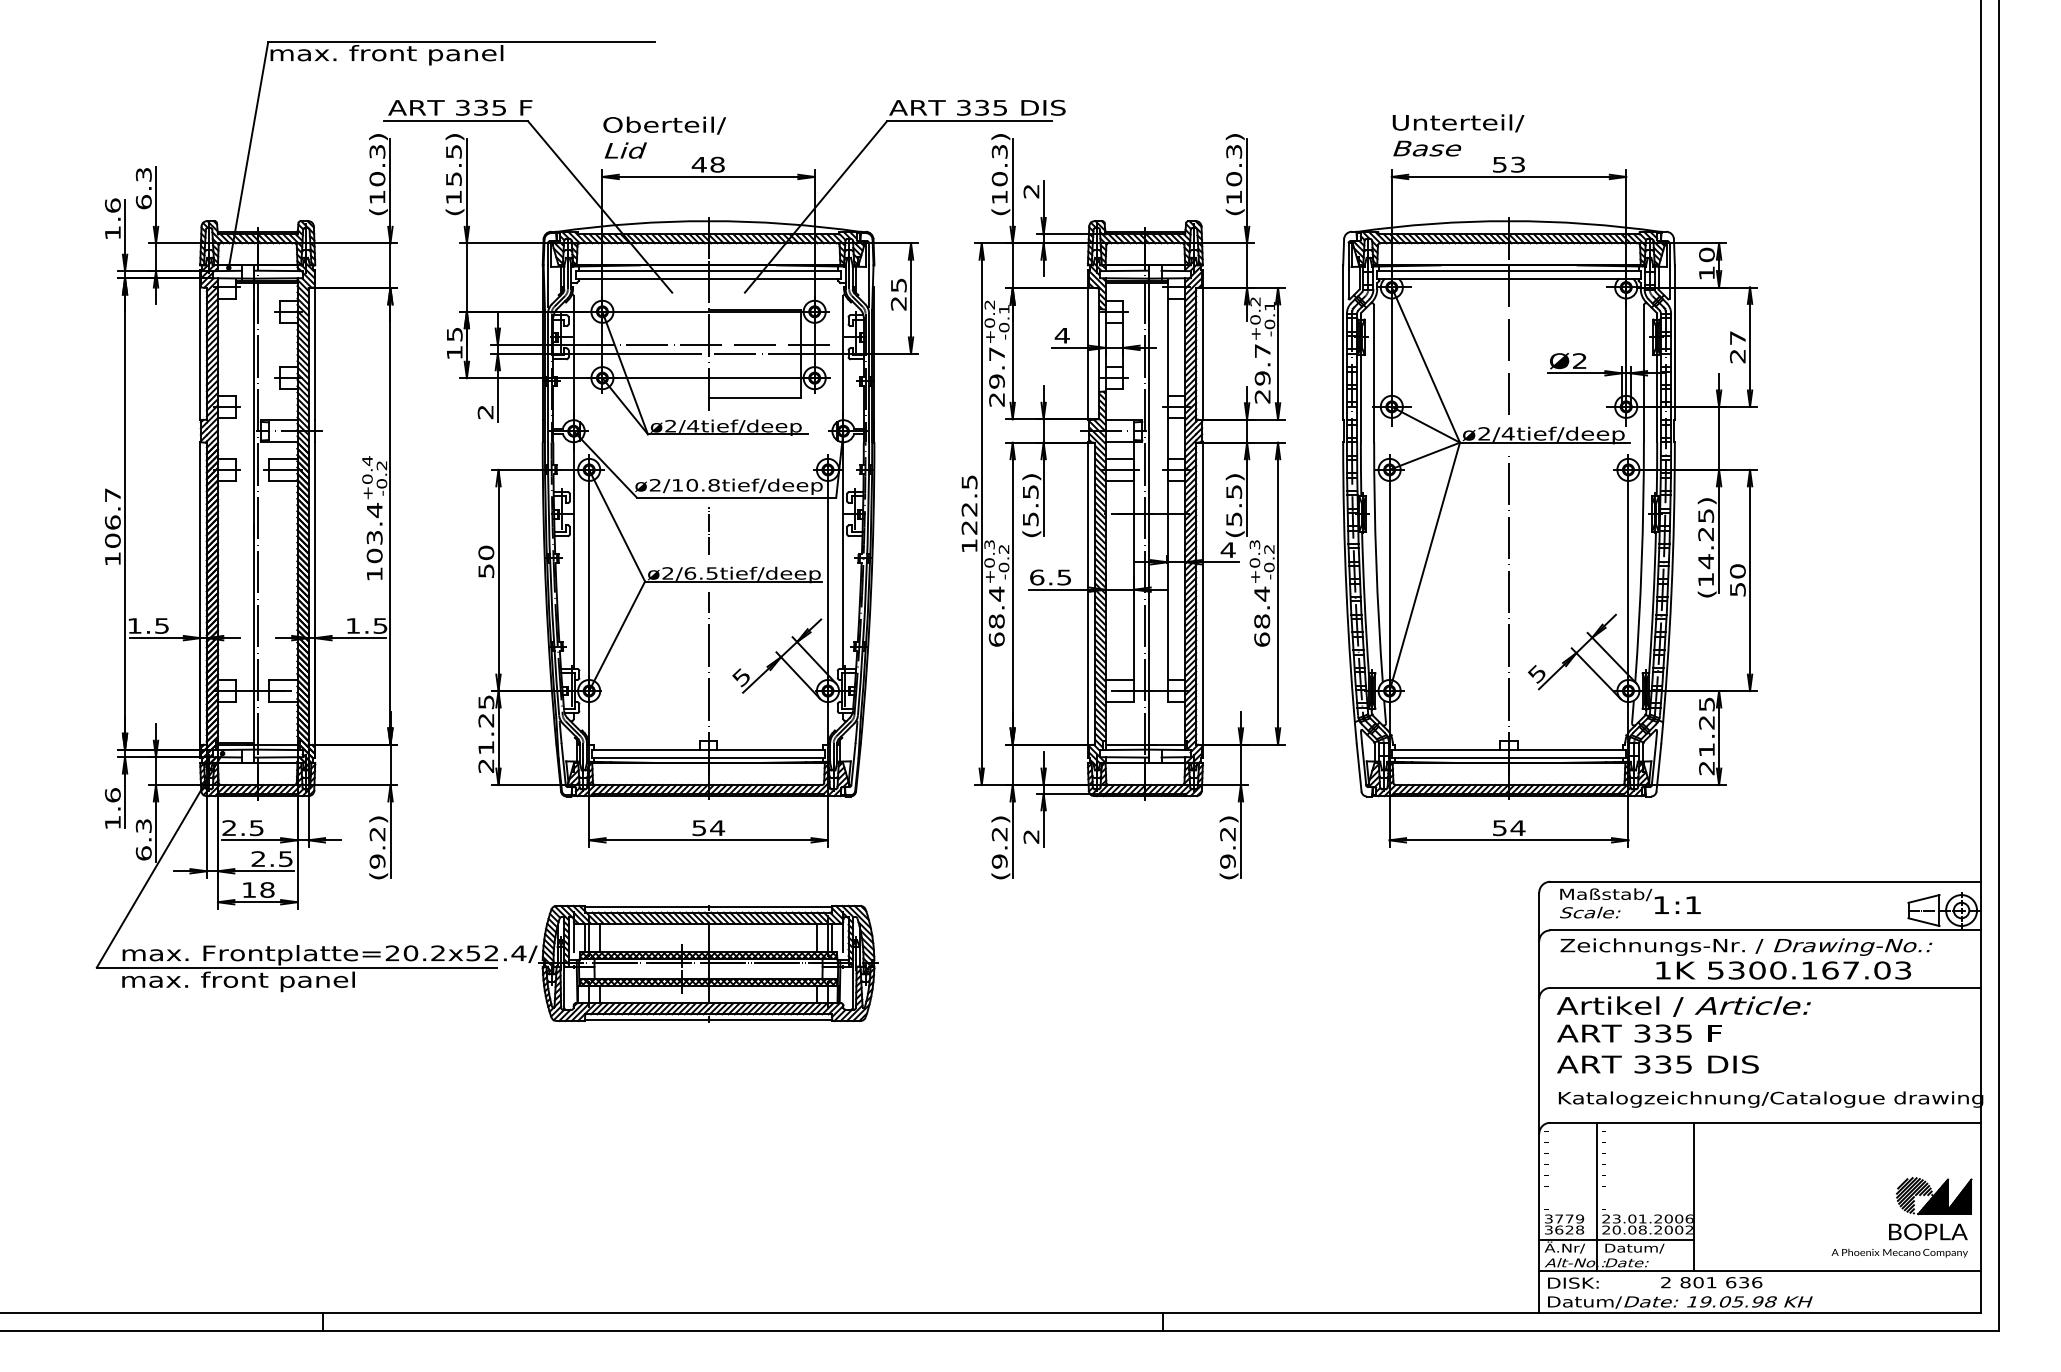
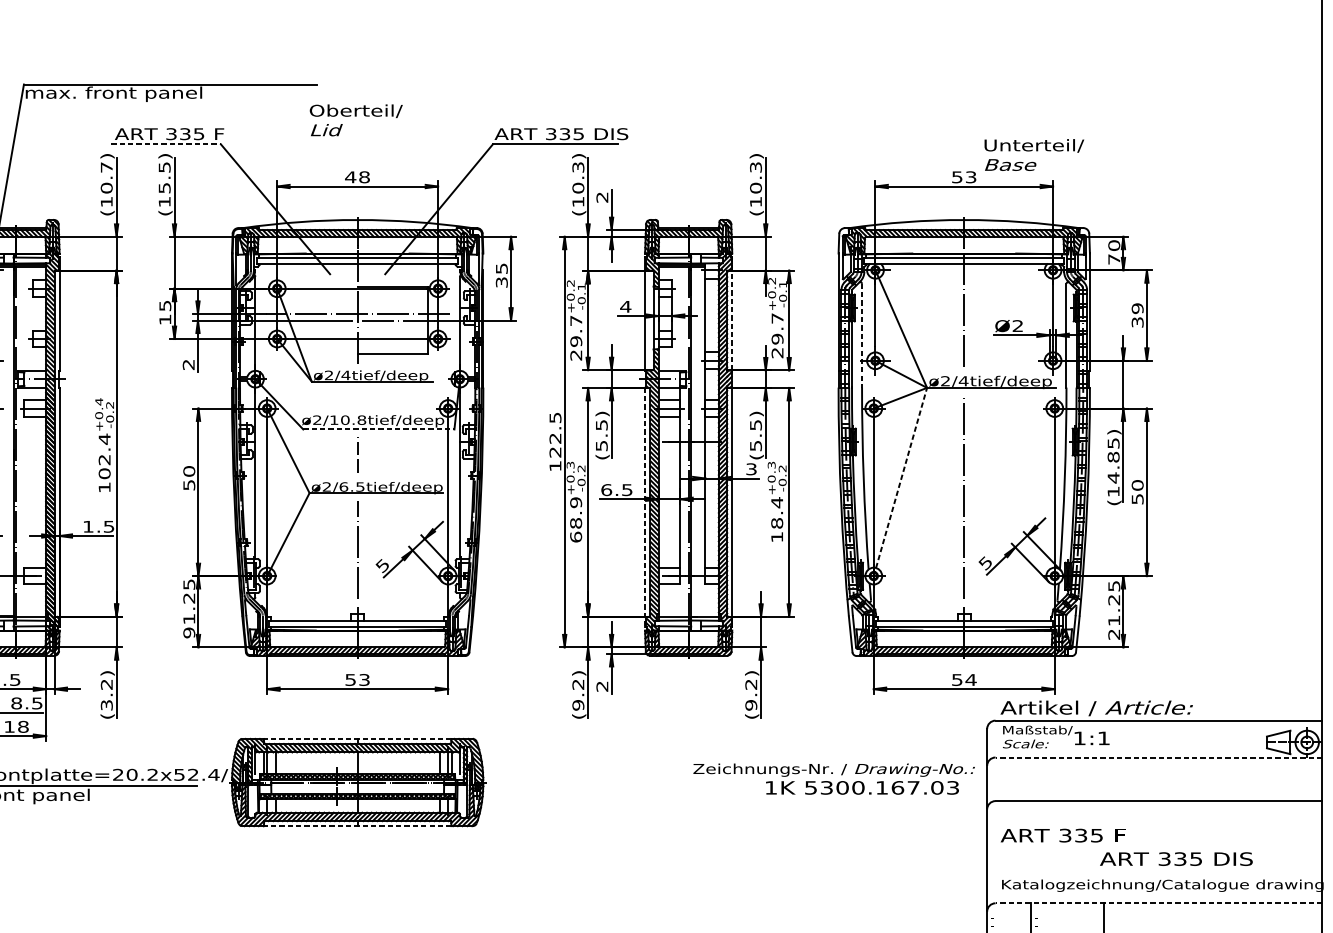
line: (456, 121) -> (166, 144), solid -> dashed
text: (1458, 135) -> (1034, 155), moved
text: (664, 137) -> (356, 120), moved
text: (377, 151) -> (106, 167), (10.3) -> (10.7)
text: (1706, 272) -> (1113, 258), 10 -> 70
text: (898, 303) -> (501, 282), 25 -> 35
line: (1202, 345) -> (731, 314), solid -> dashed
text: (1737, 347) -> (1137, 315), 27 -> 39
line: (1374, 374) -> (862, 336), solid -> dashed
line: (736, 497) -> (378, 429), solid -> dashed
text: (1706, 534) -> (1113, 457), (14.25) -> (14.85)
text: (374, 537) -> (104, 459), 103.4 -> 102.4
text: (1227, 550) -> (750, 469), 4 -> 3
line: (1424, 566) -> (900, 481), solid -> dashed
text: (996, 593) -> (575, 502), 68.4 -> 68.9
line: (1087, 600) -> (644, 507), solid -> dashed
text: (1262, 639) -> (777, 537), 68.4 -> 18.4
text: (486, 766) -> (189, 633), 21.25 -> 91.25
text: (717, 828) -> (364, 680), 54 -> 53
text: (258, 859) -> (16, 703), 2.5 -> 8.5
text: (377, 861) -> (106, 705), (9.2) -> (3.2)
line: (708, 906) -> (357, 739), solid -> dashed
line: (1765, 930) -> (1158, 757), solid -> dashed
text: (1746, 958) -> (834, 778), moved
text: (1683, 1006) -> (1096, 708), moved
line: (708, 1020) -> (357, 825), solid -> dashed
text: (1657, 1064) -> (1176, 859), moved
line: (1765, 1122) -> (1158, 903), solid -> dashed

